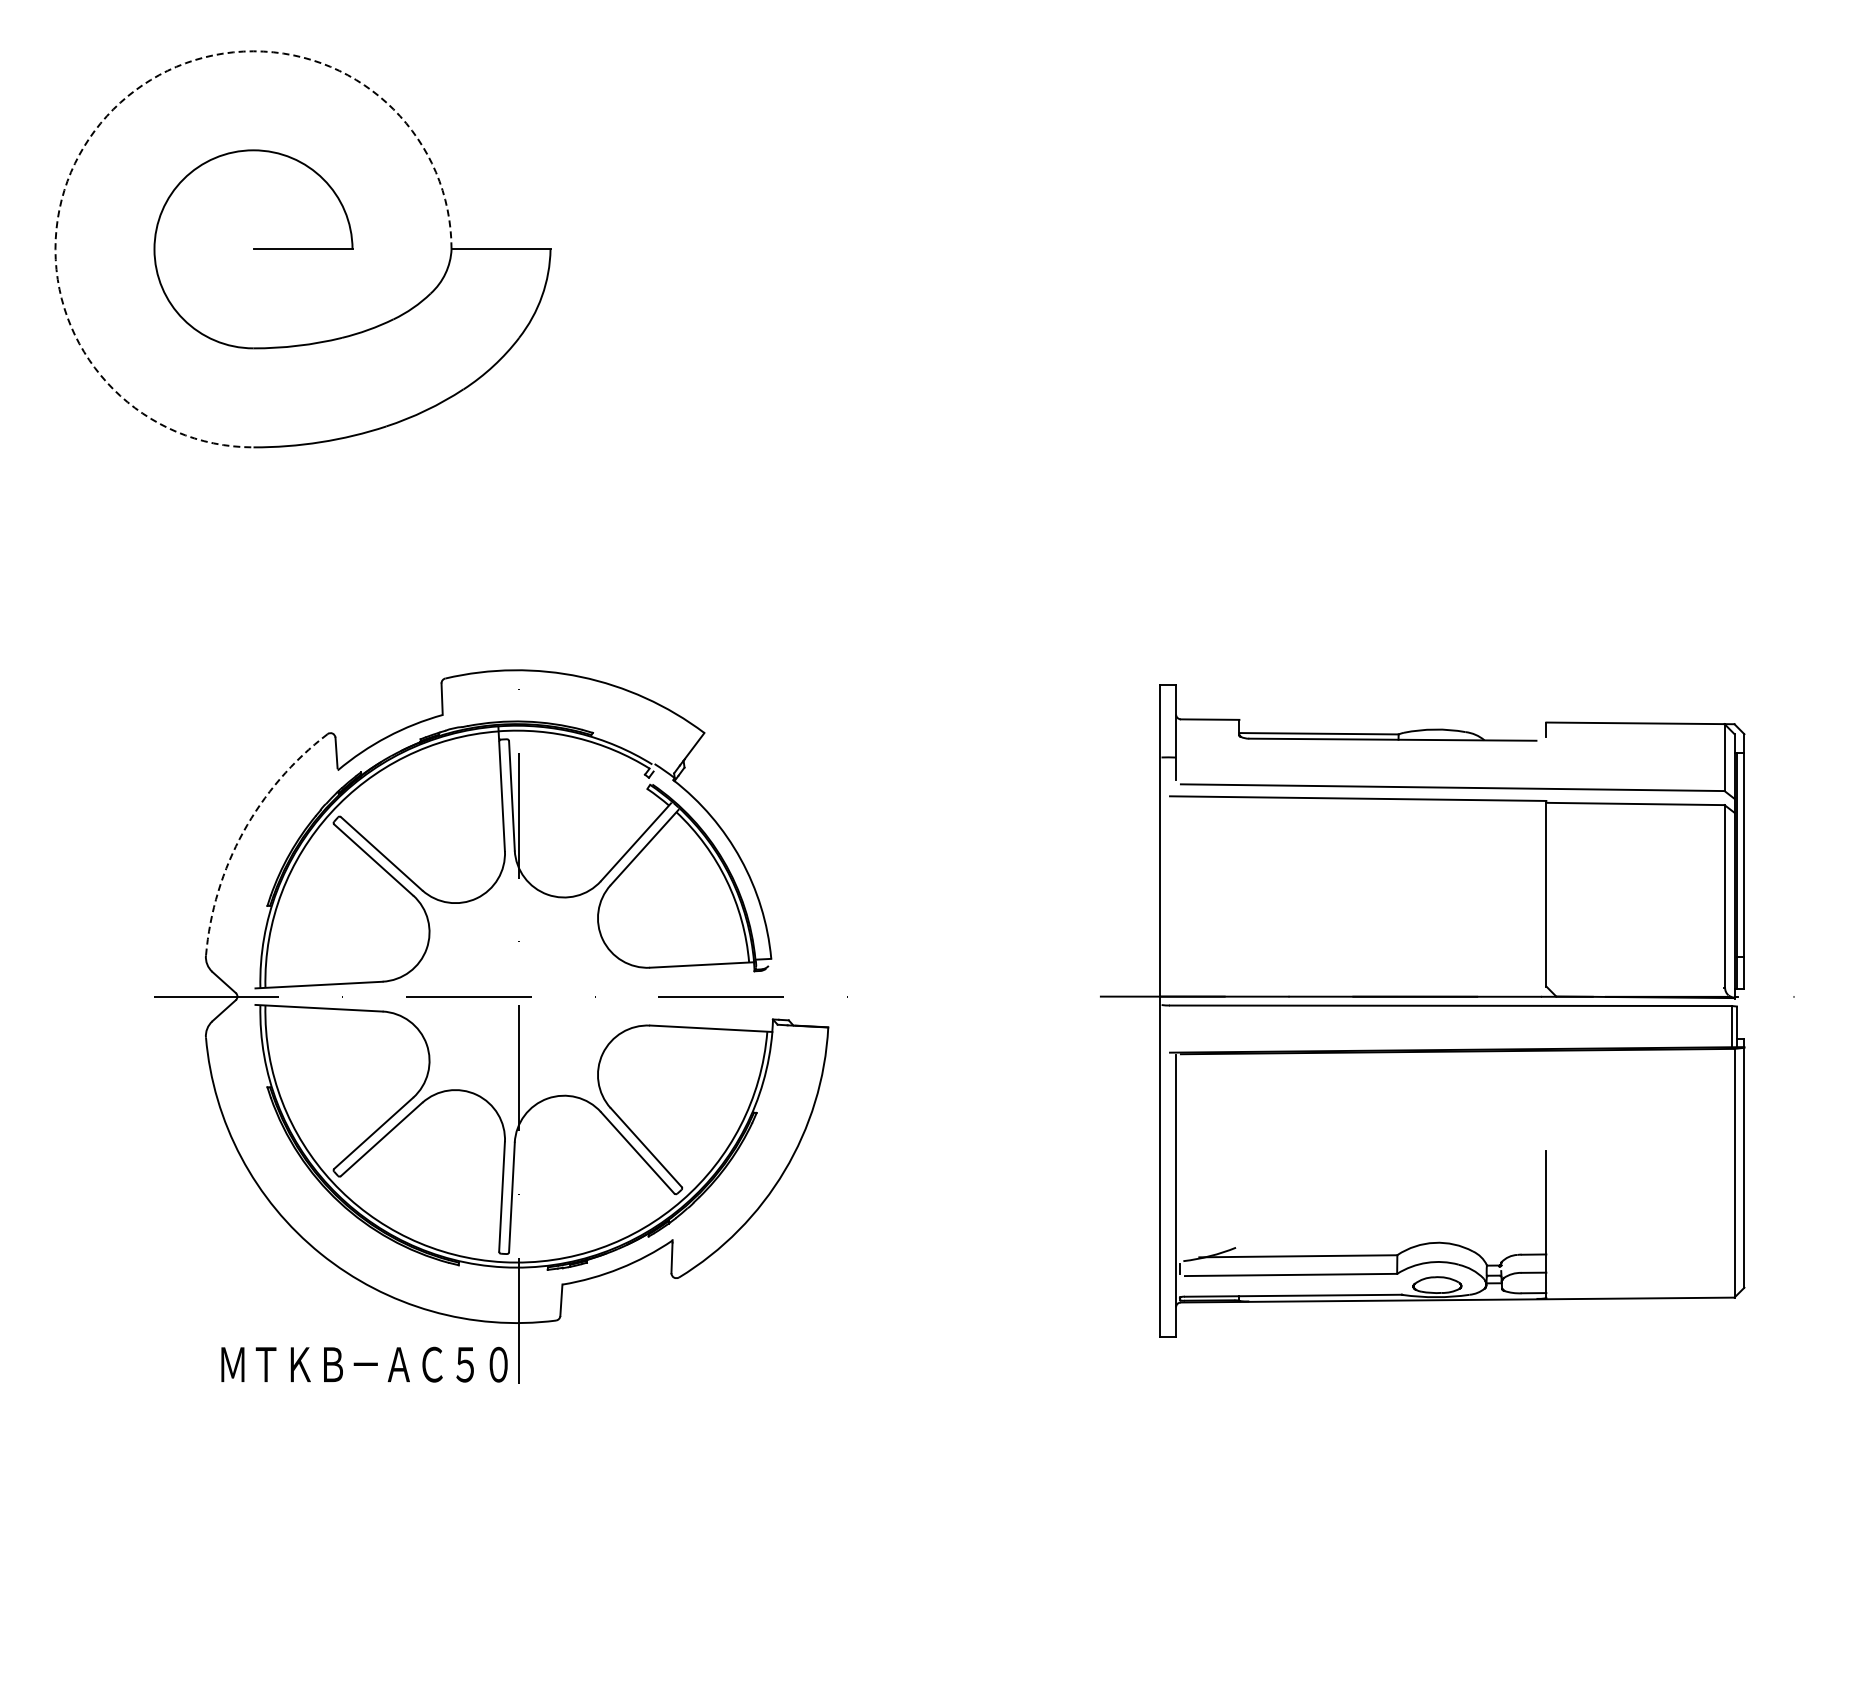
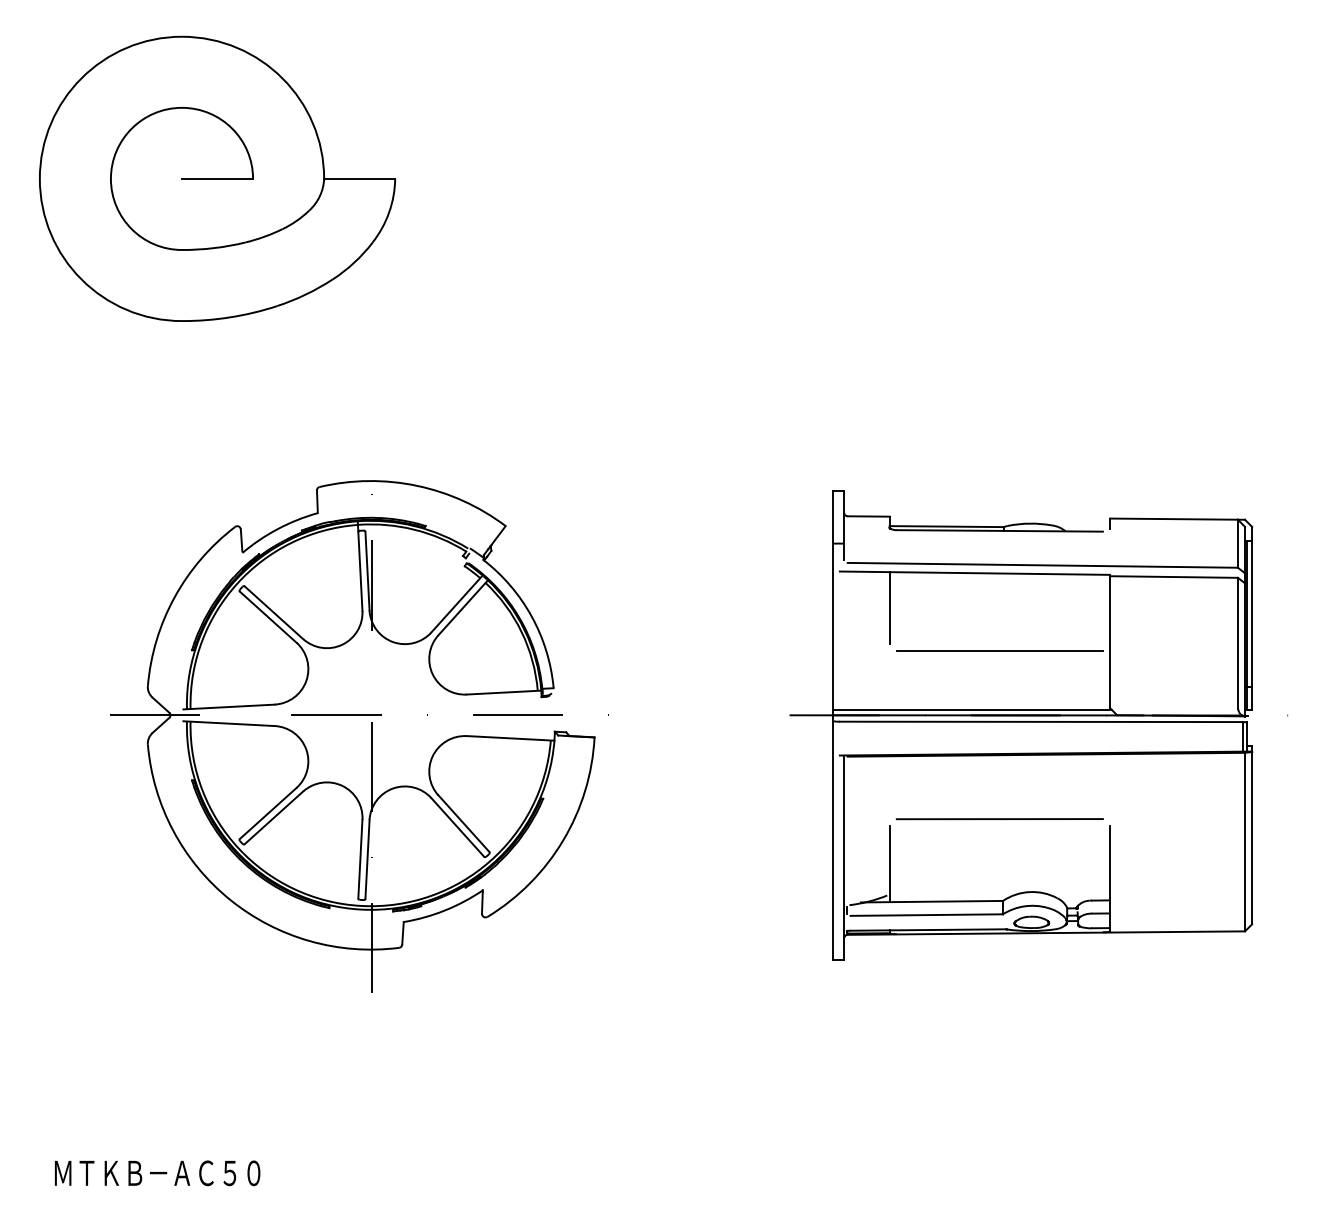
arc: (113, 109) -> (81, 78), dashed -> solid
arc: (243, 832) -> (174, 597), dashed -> solid
line: (1239, 847) -> (889, 608), added
line: (1392, 907) -> (999, 651), added
line: (1354, 989) -> (972, 710), added
line: (1392, 1141) -> (999, 819), added
line: (1239, 1203) -> (889, 863), added
text: (364, 1364) -> (157, 1173), moved

